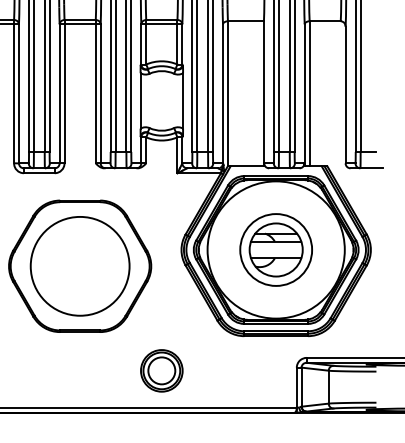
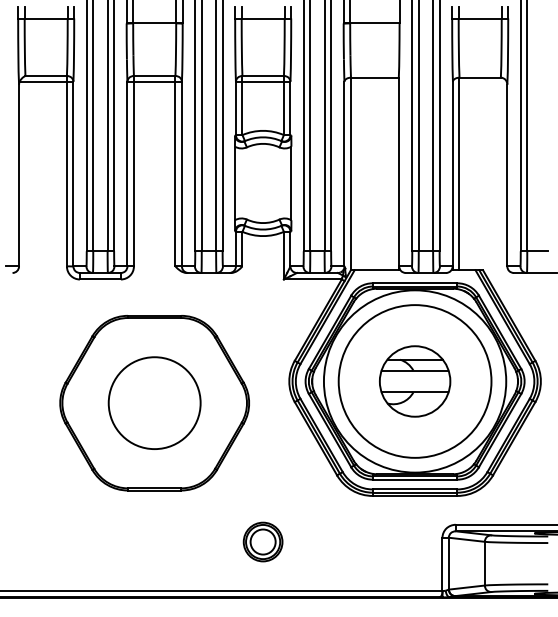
circle: (275, 250) -> (414, 381), size x1.6
circle: (80, 265) -> (154, 402), size x0.7
part: (161, 370) -> (262, 541), size x0.7

